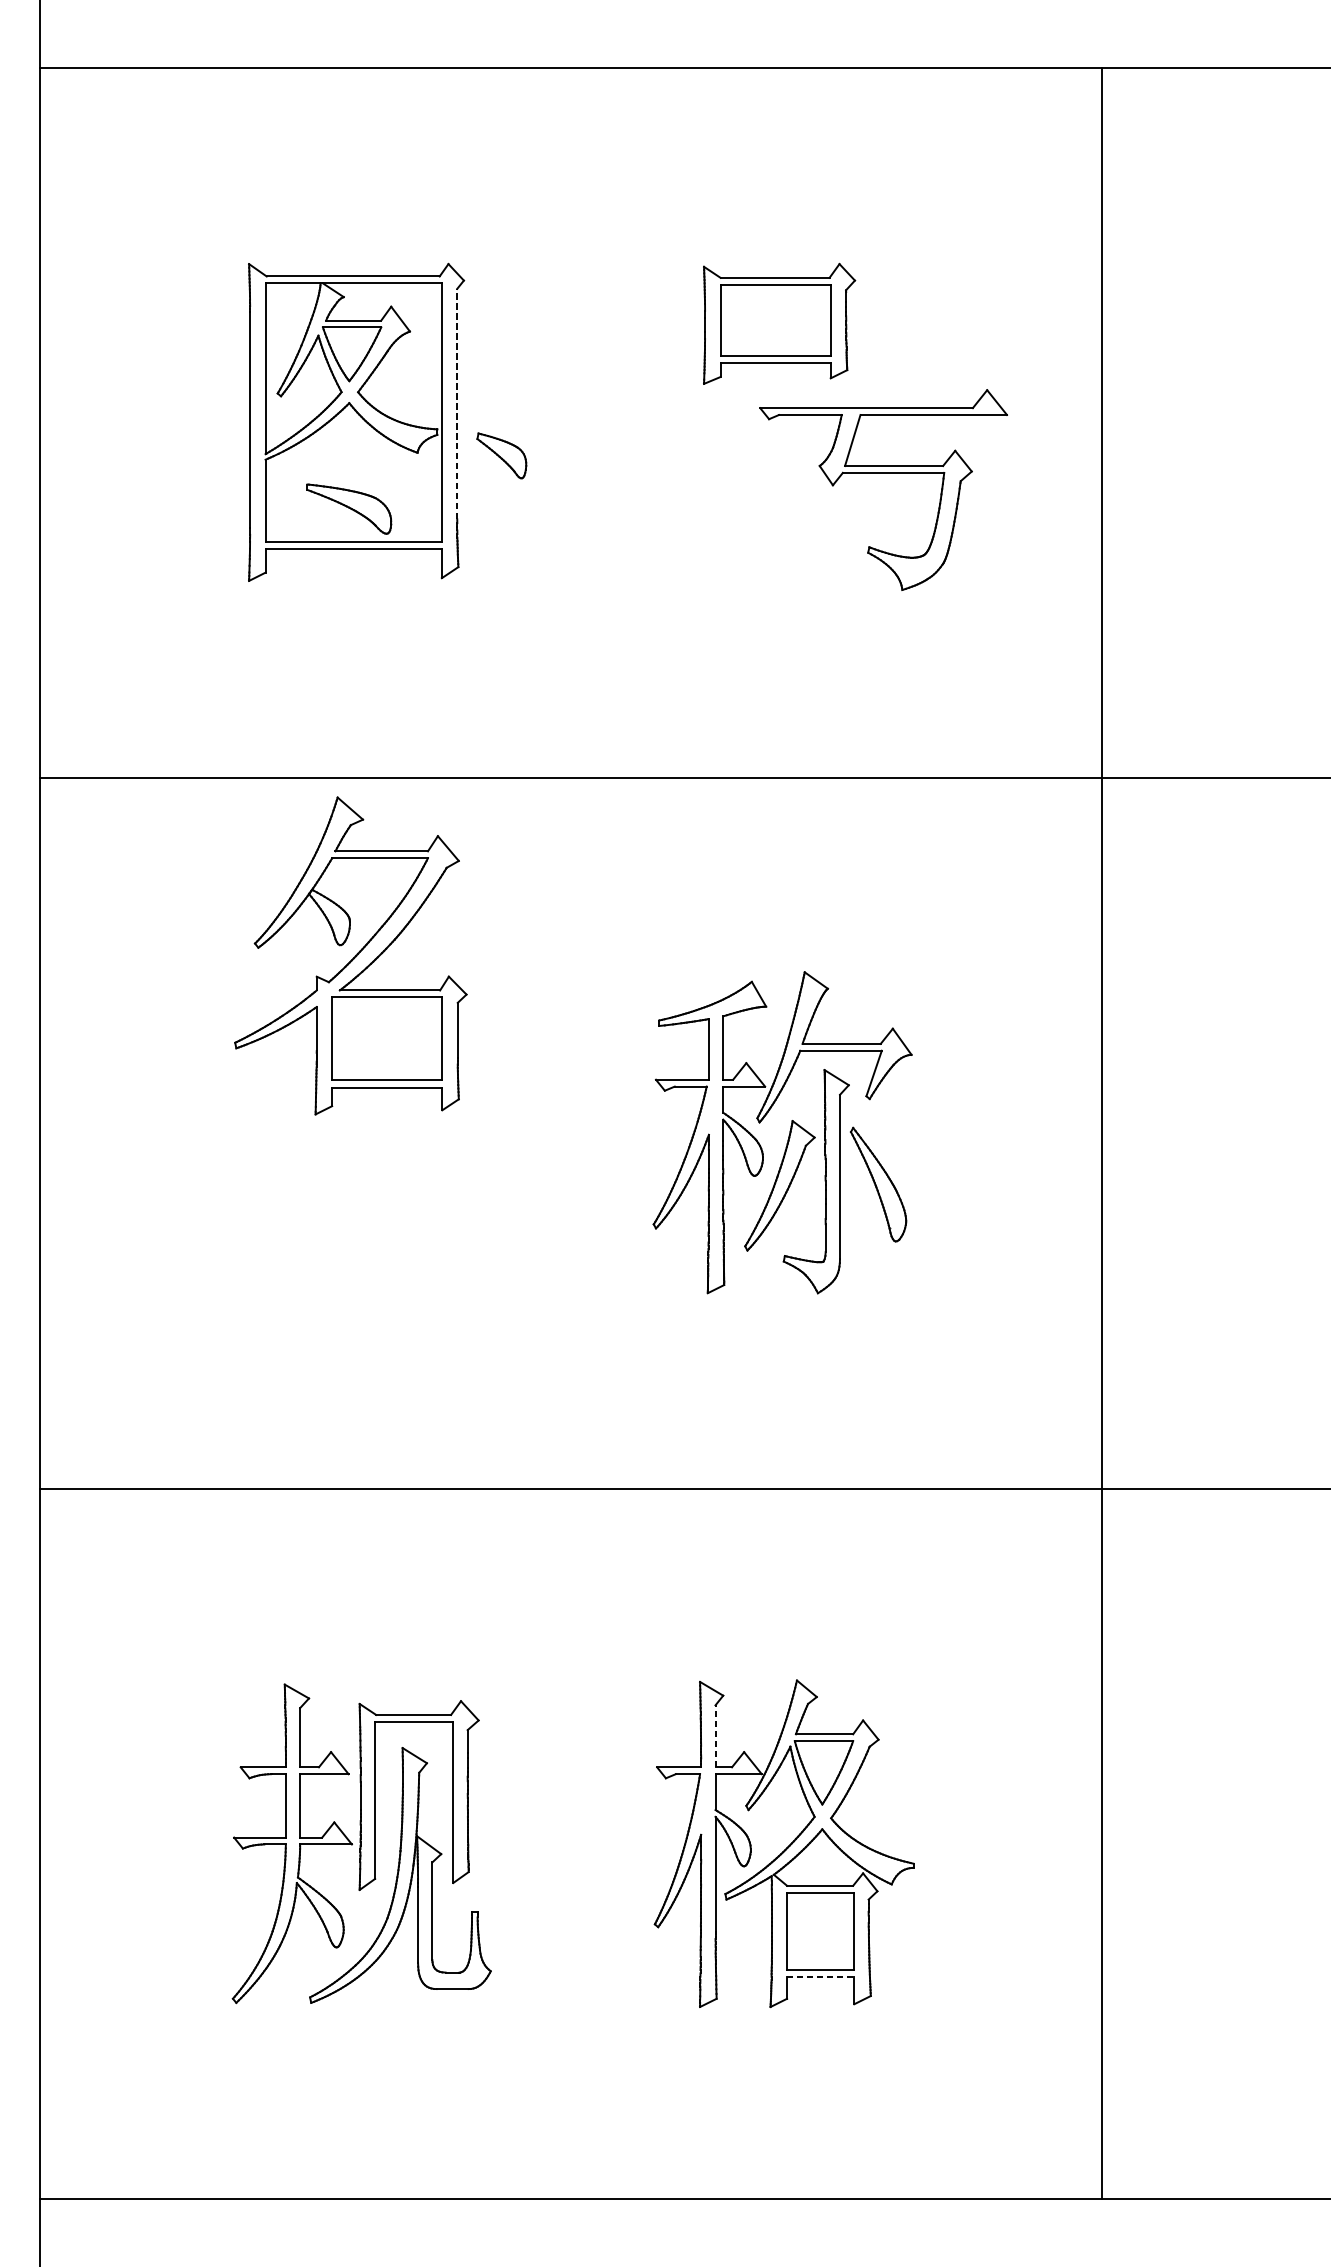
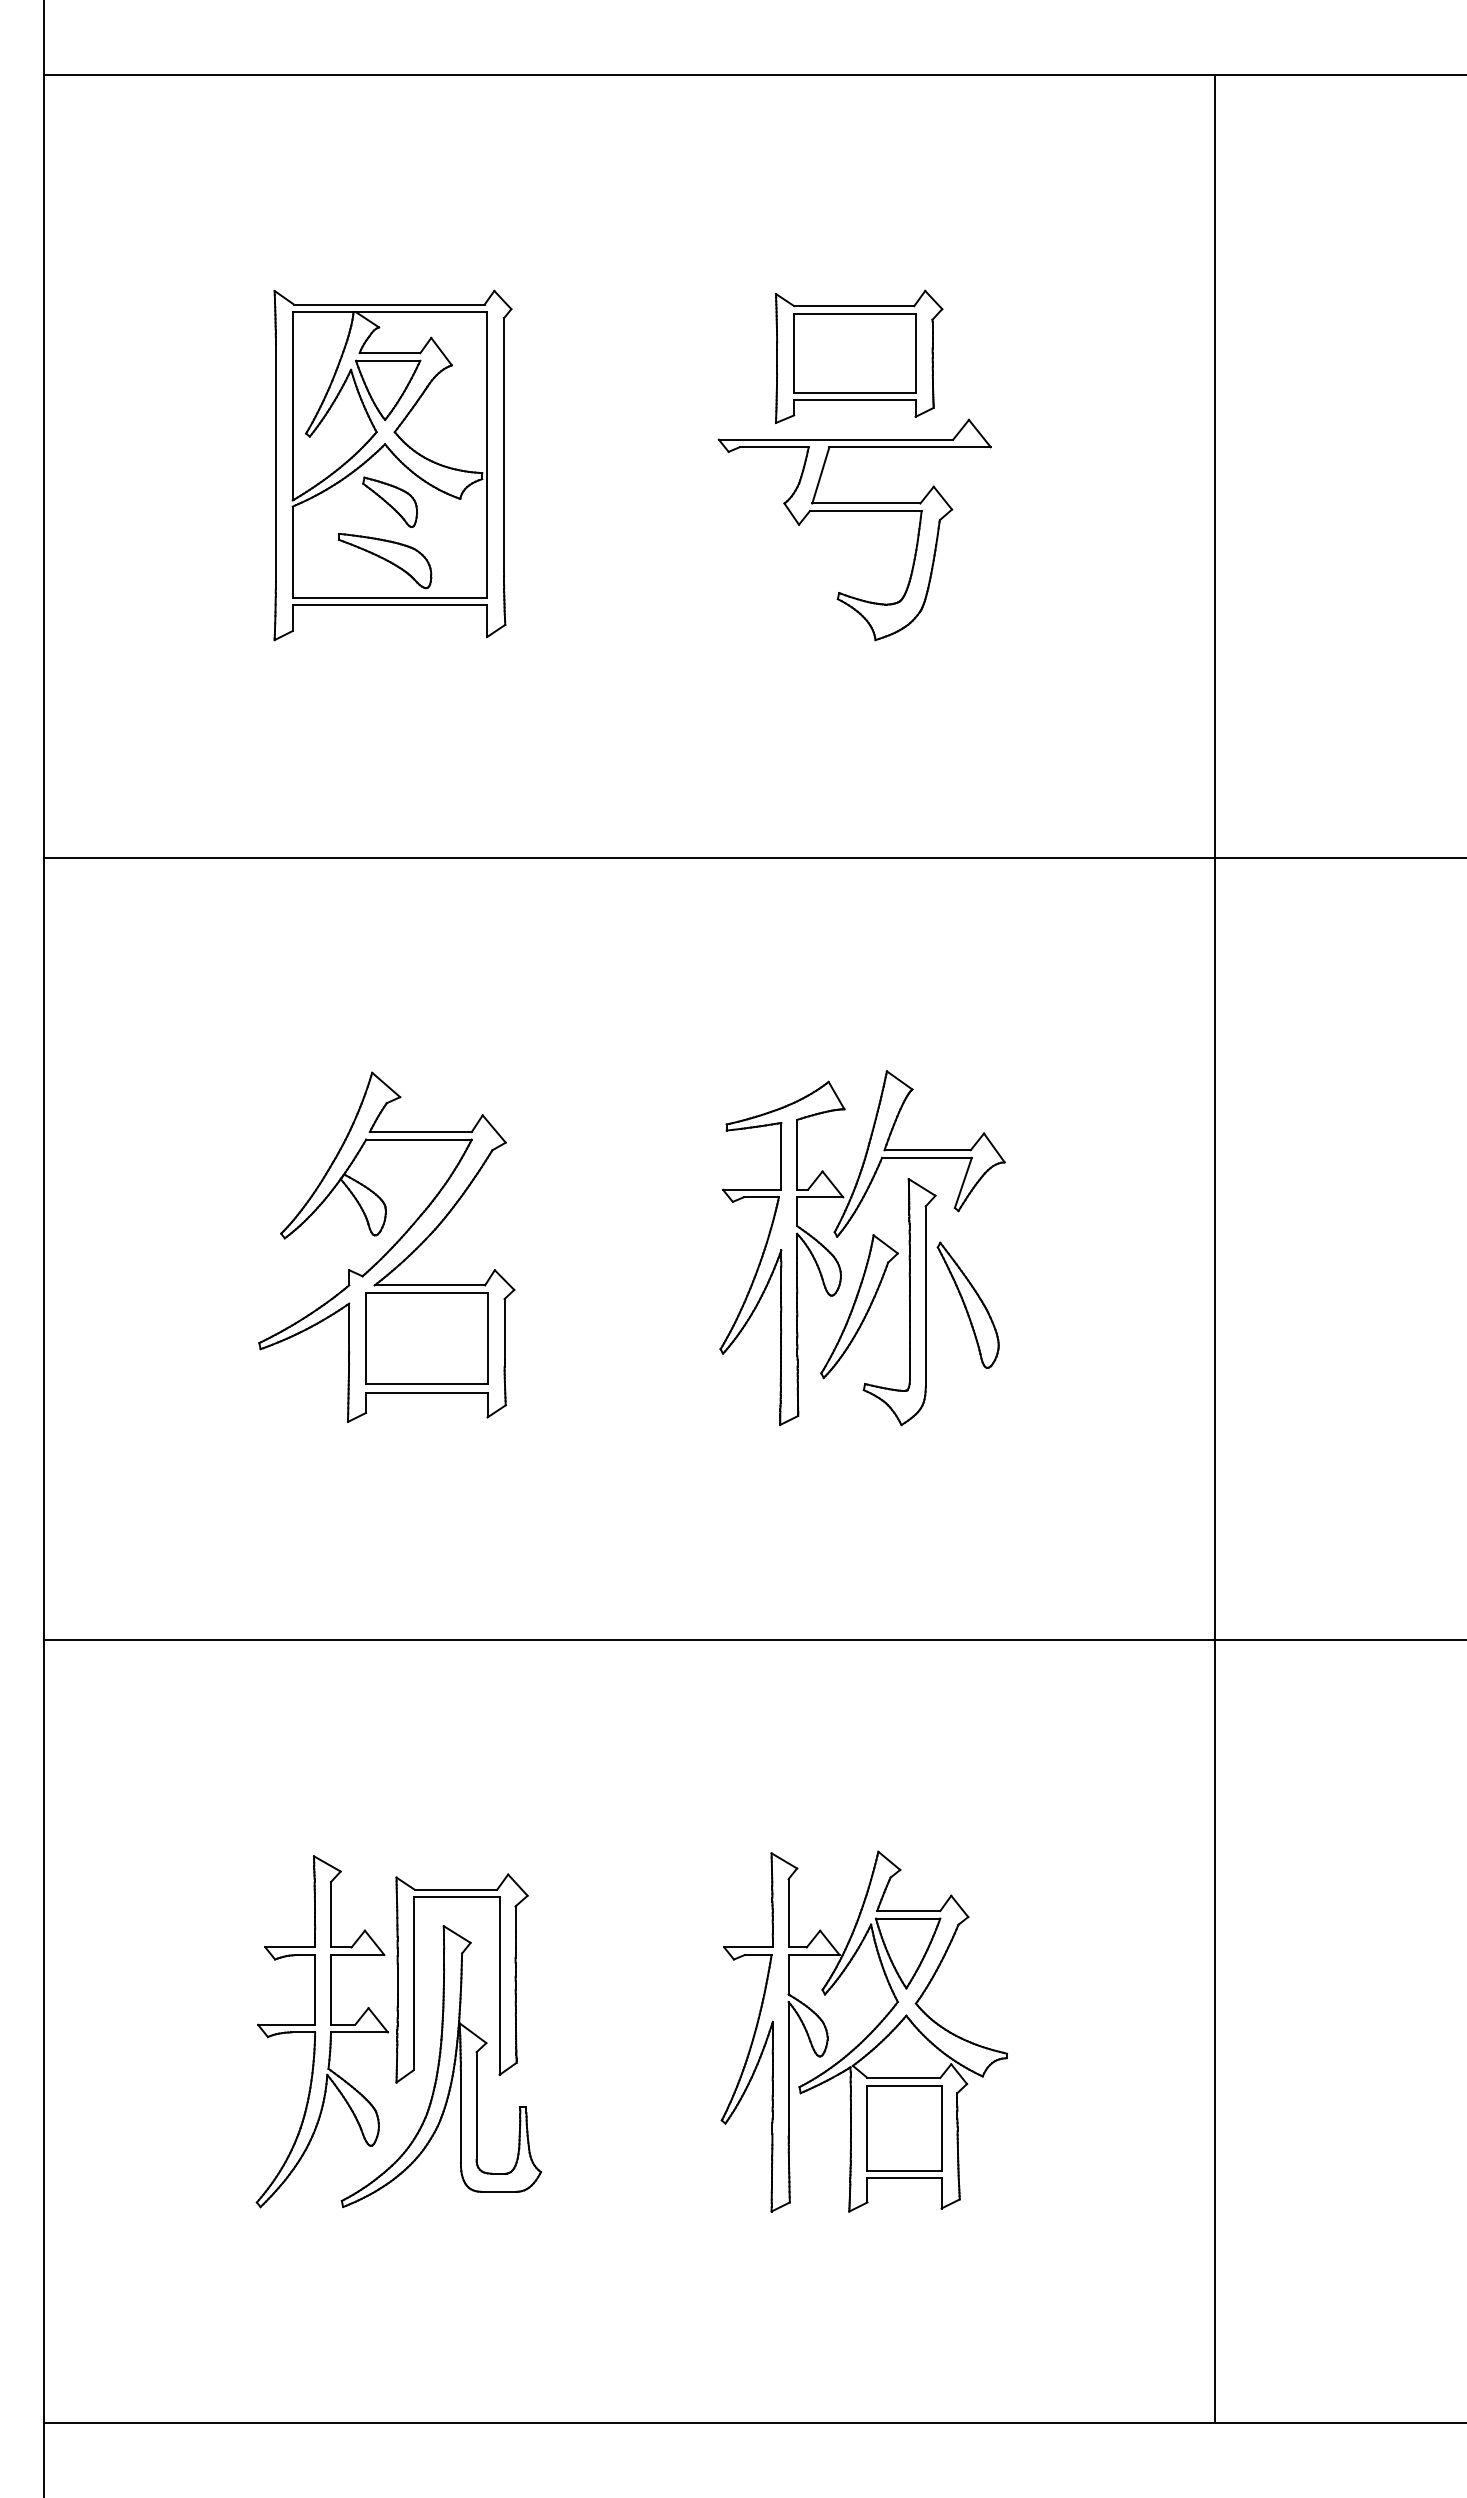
line: (457, 404) -> (504, 445), dashed -> solid
part: (501, 455) -> (389, 501), moved
part: (883, 473) -> (854, 511), moved
part: (350, 955) -> (386, 1246), moved
line: (715, 1735) -> (788, 1912), dashed -> solid
line: (821, 1977) -> (905, 2178), dashed -> solid

